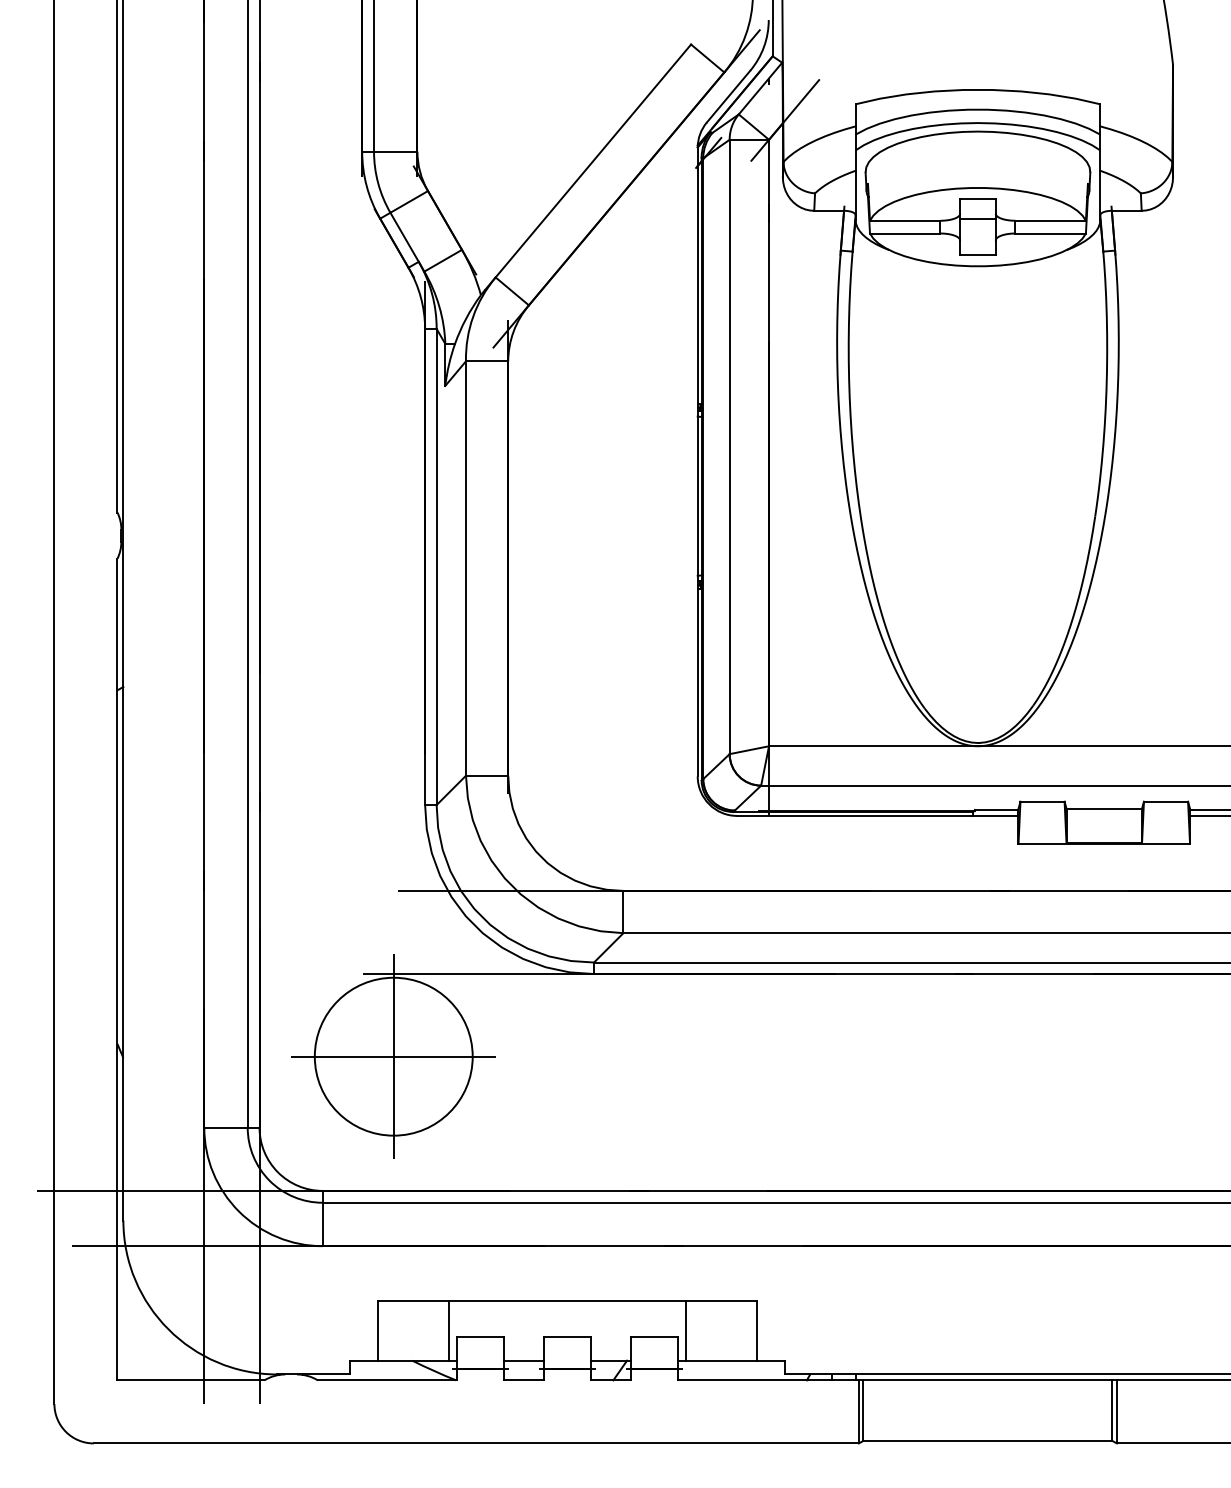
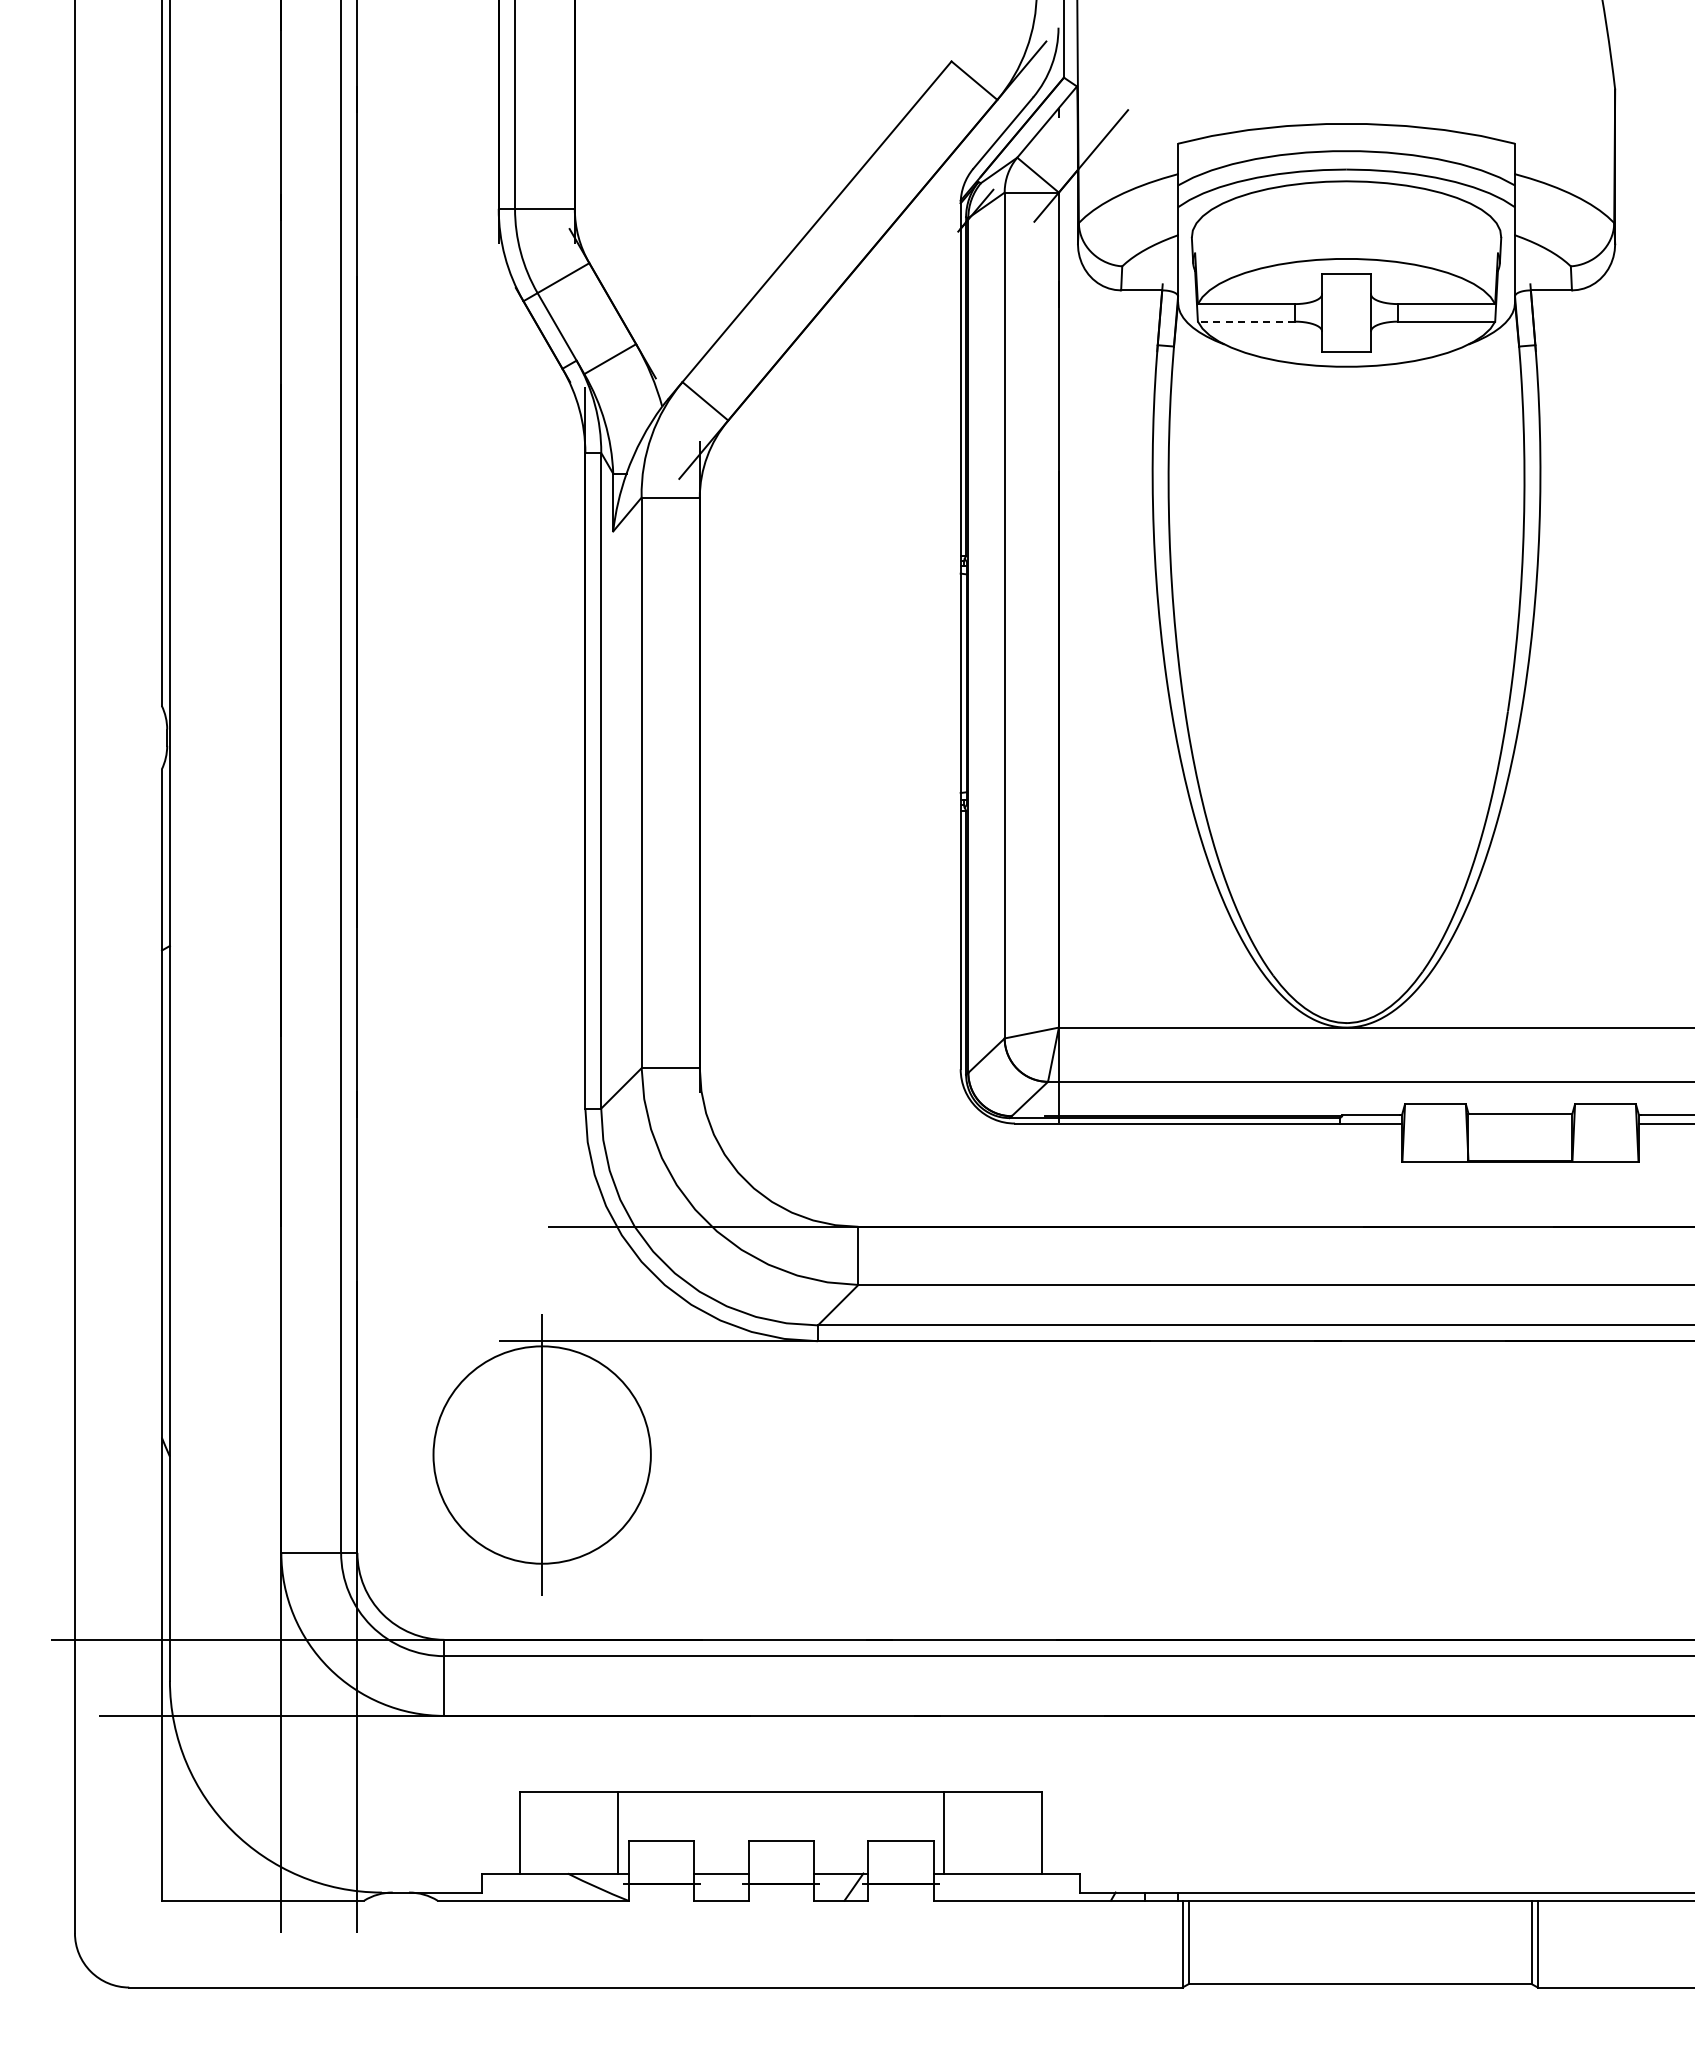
line: (977, 218) -> (1346, 301), removed
line: (905, 233) -> (1246, 321), solid -> dashed
line: (393, 1057) -> (541, 1455), removed

